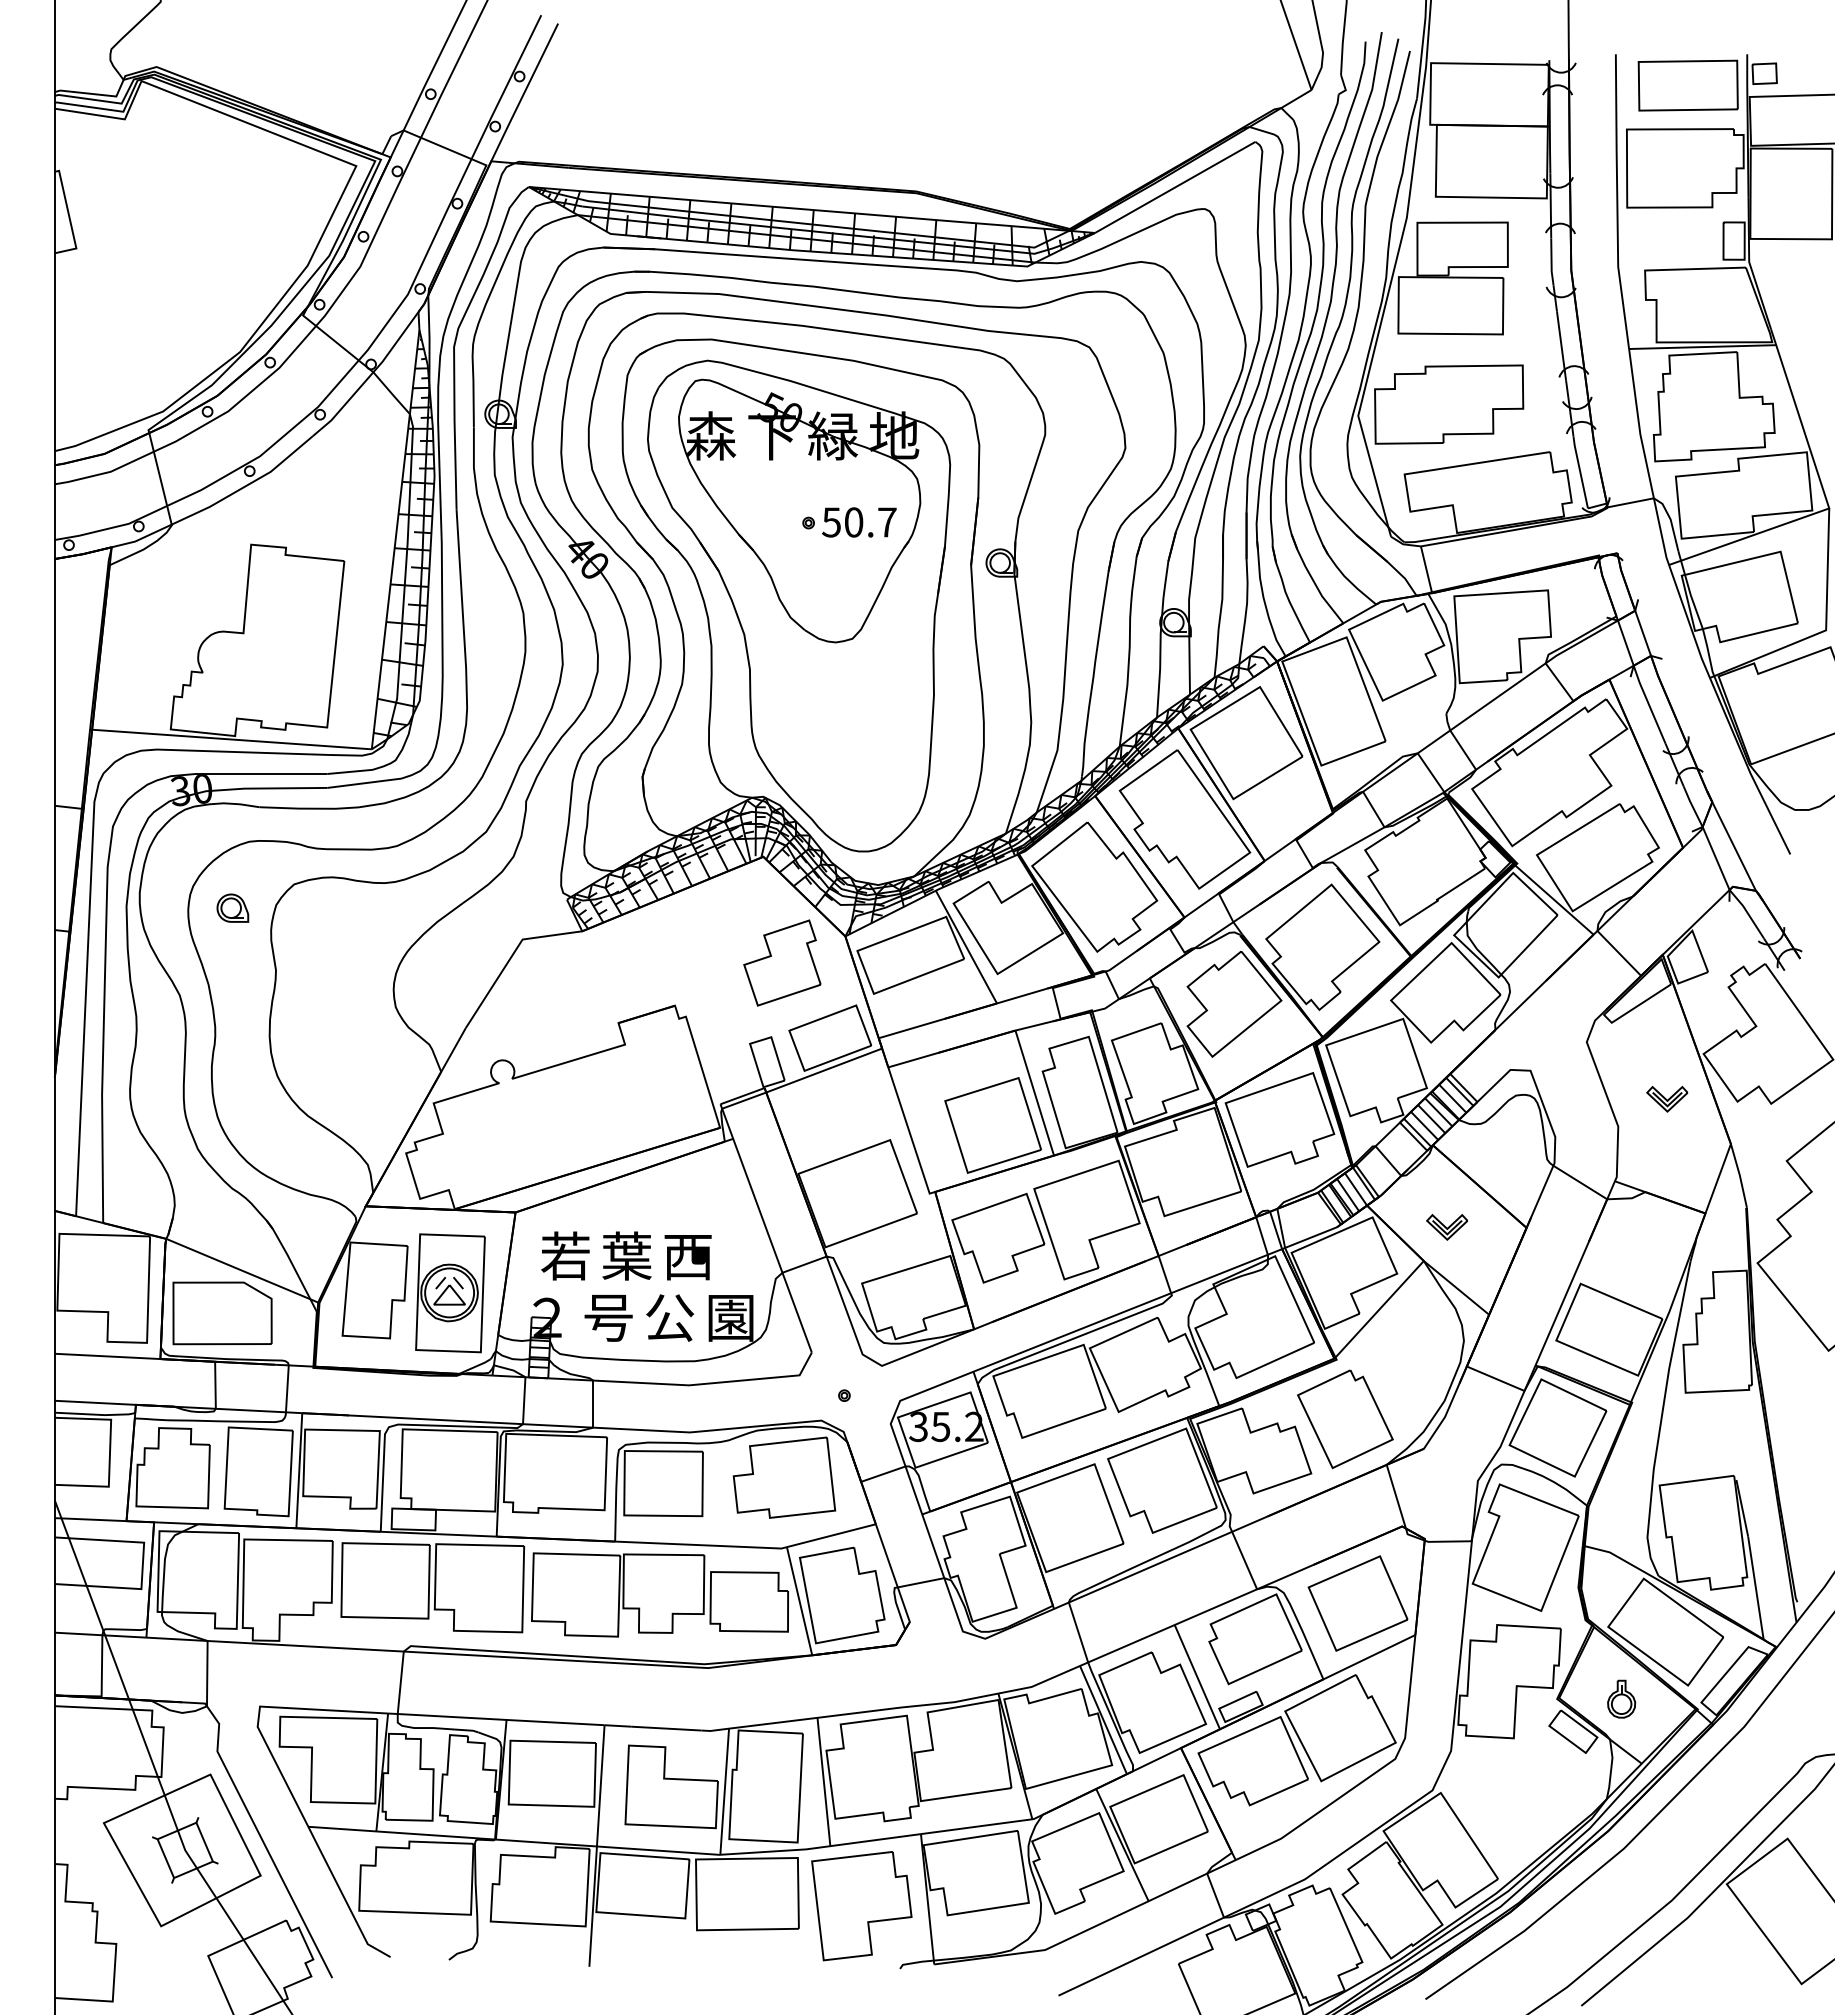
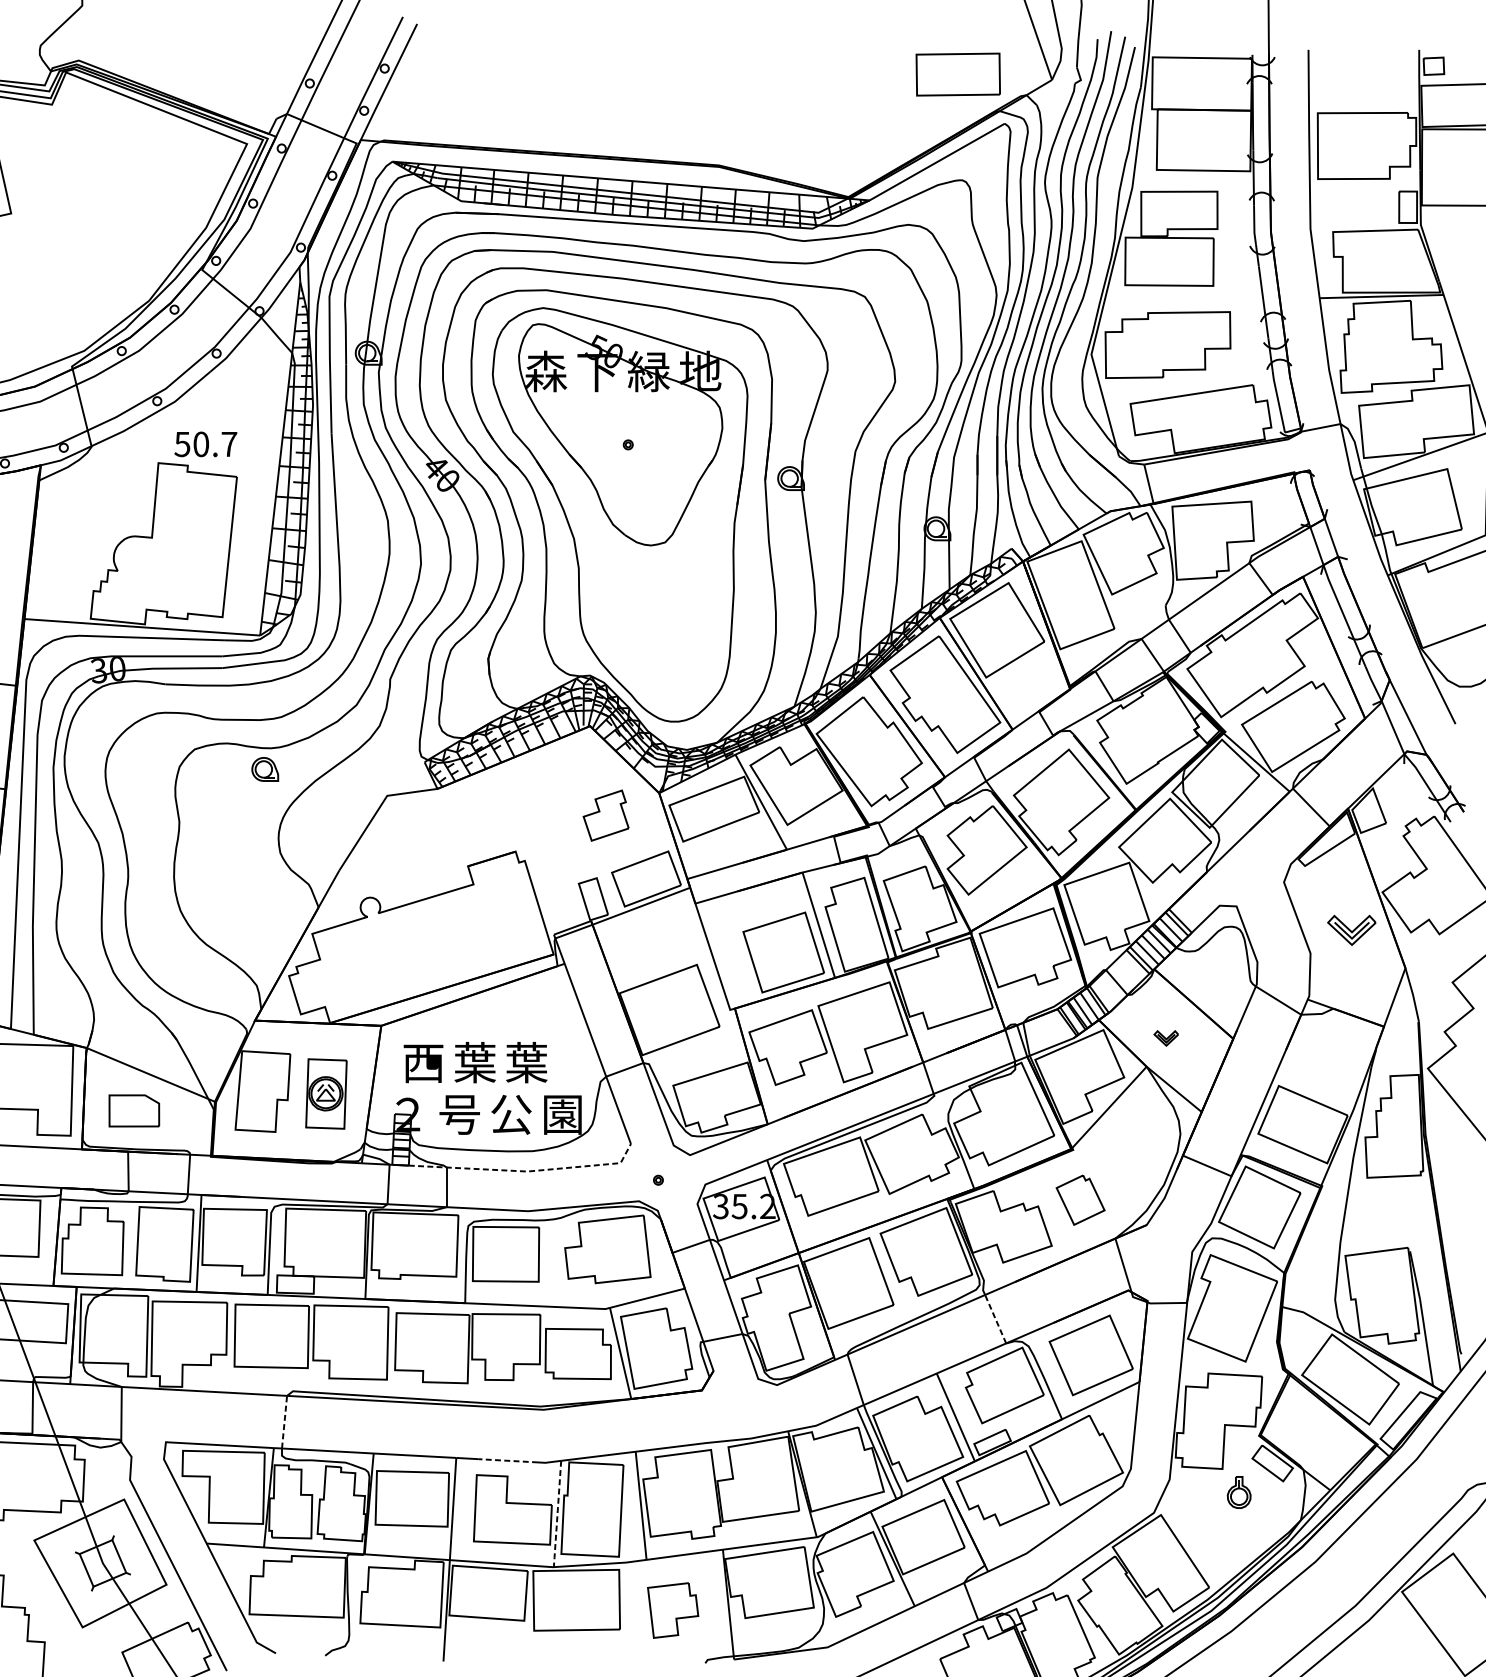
part: (1687, 85) -> (957, 74), moved
text: (859, 522) -> (205, 444), moved
part: (232, 907) -> (264, 768), moved
part: (782, 962) -> (606, 815), size x0.7
part: (1667, 1099) -> (1352, 930), size x1.4
part: (1446, 1227) -> (1165, 1038), size x0.7
text: (565, 1255) -> (423, 1062), 若 -> 西
text: (687, 1255) -> (526, 1062), 西 -> 葉
part: (450, 1293) -> (326, 1094), size x0.7
part: (222, 1313) -> (134, 1110), size x0.6
line: (689, 1385) -> (527, 1171), solid -> dashed
part: (1345, 1419) -> (1080, 1200), size x0.6
line: (1244, 1560) -> (995, 1319), solid -> dashed
line: (400, 1682) -> (284, 1421), solid -> dashed
part: (1621, 1698) -> (1239, 1491), moved
line: (665, 1728) -> (507, 1460), solid -> dashed
line: (724, 1793) -> (557, 1515), solid -> dashed
part: (861, 1906) -> (672, 1610), size x0.6

